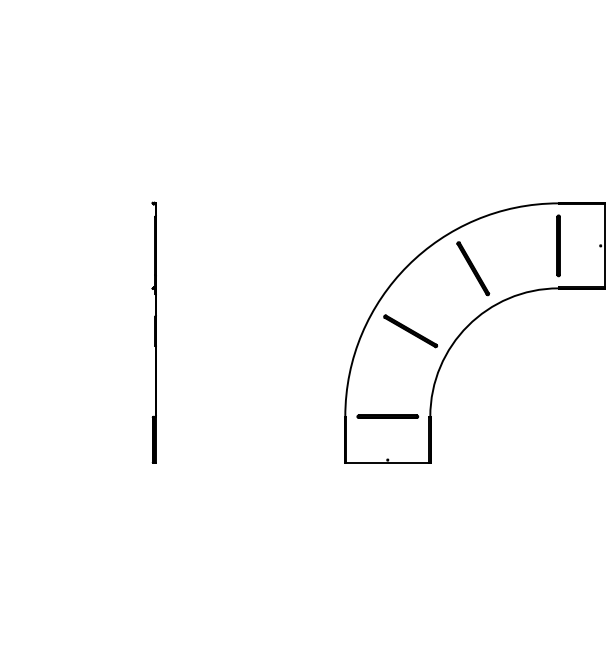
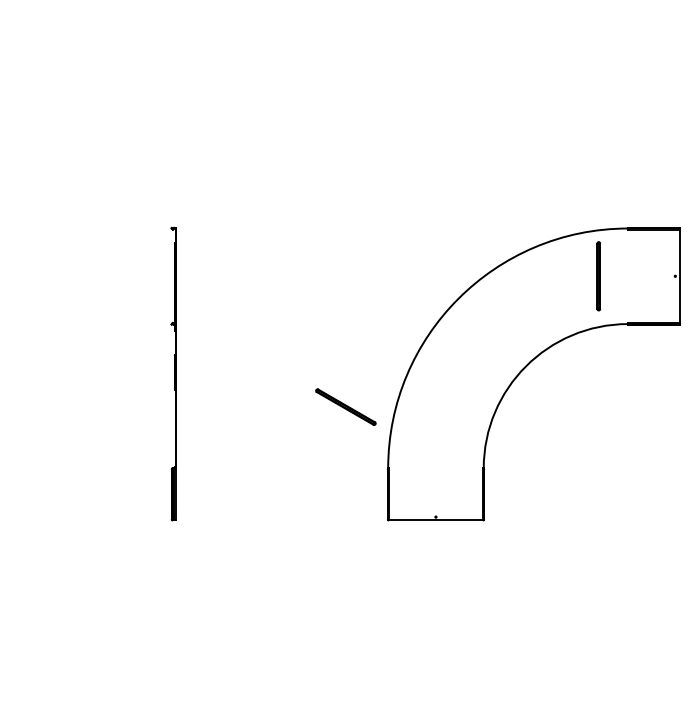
line: (558, 245) -> (598, 275), moved
part: (473, 268) -> (532, 301), removed
part: (410, 331) -> (345, 407), moved
line: (387, 416) -> (435, 468), removed

